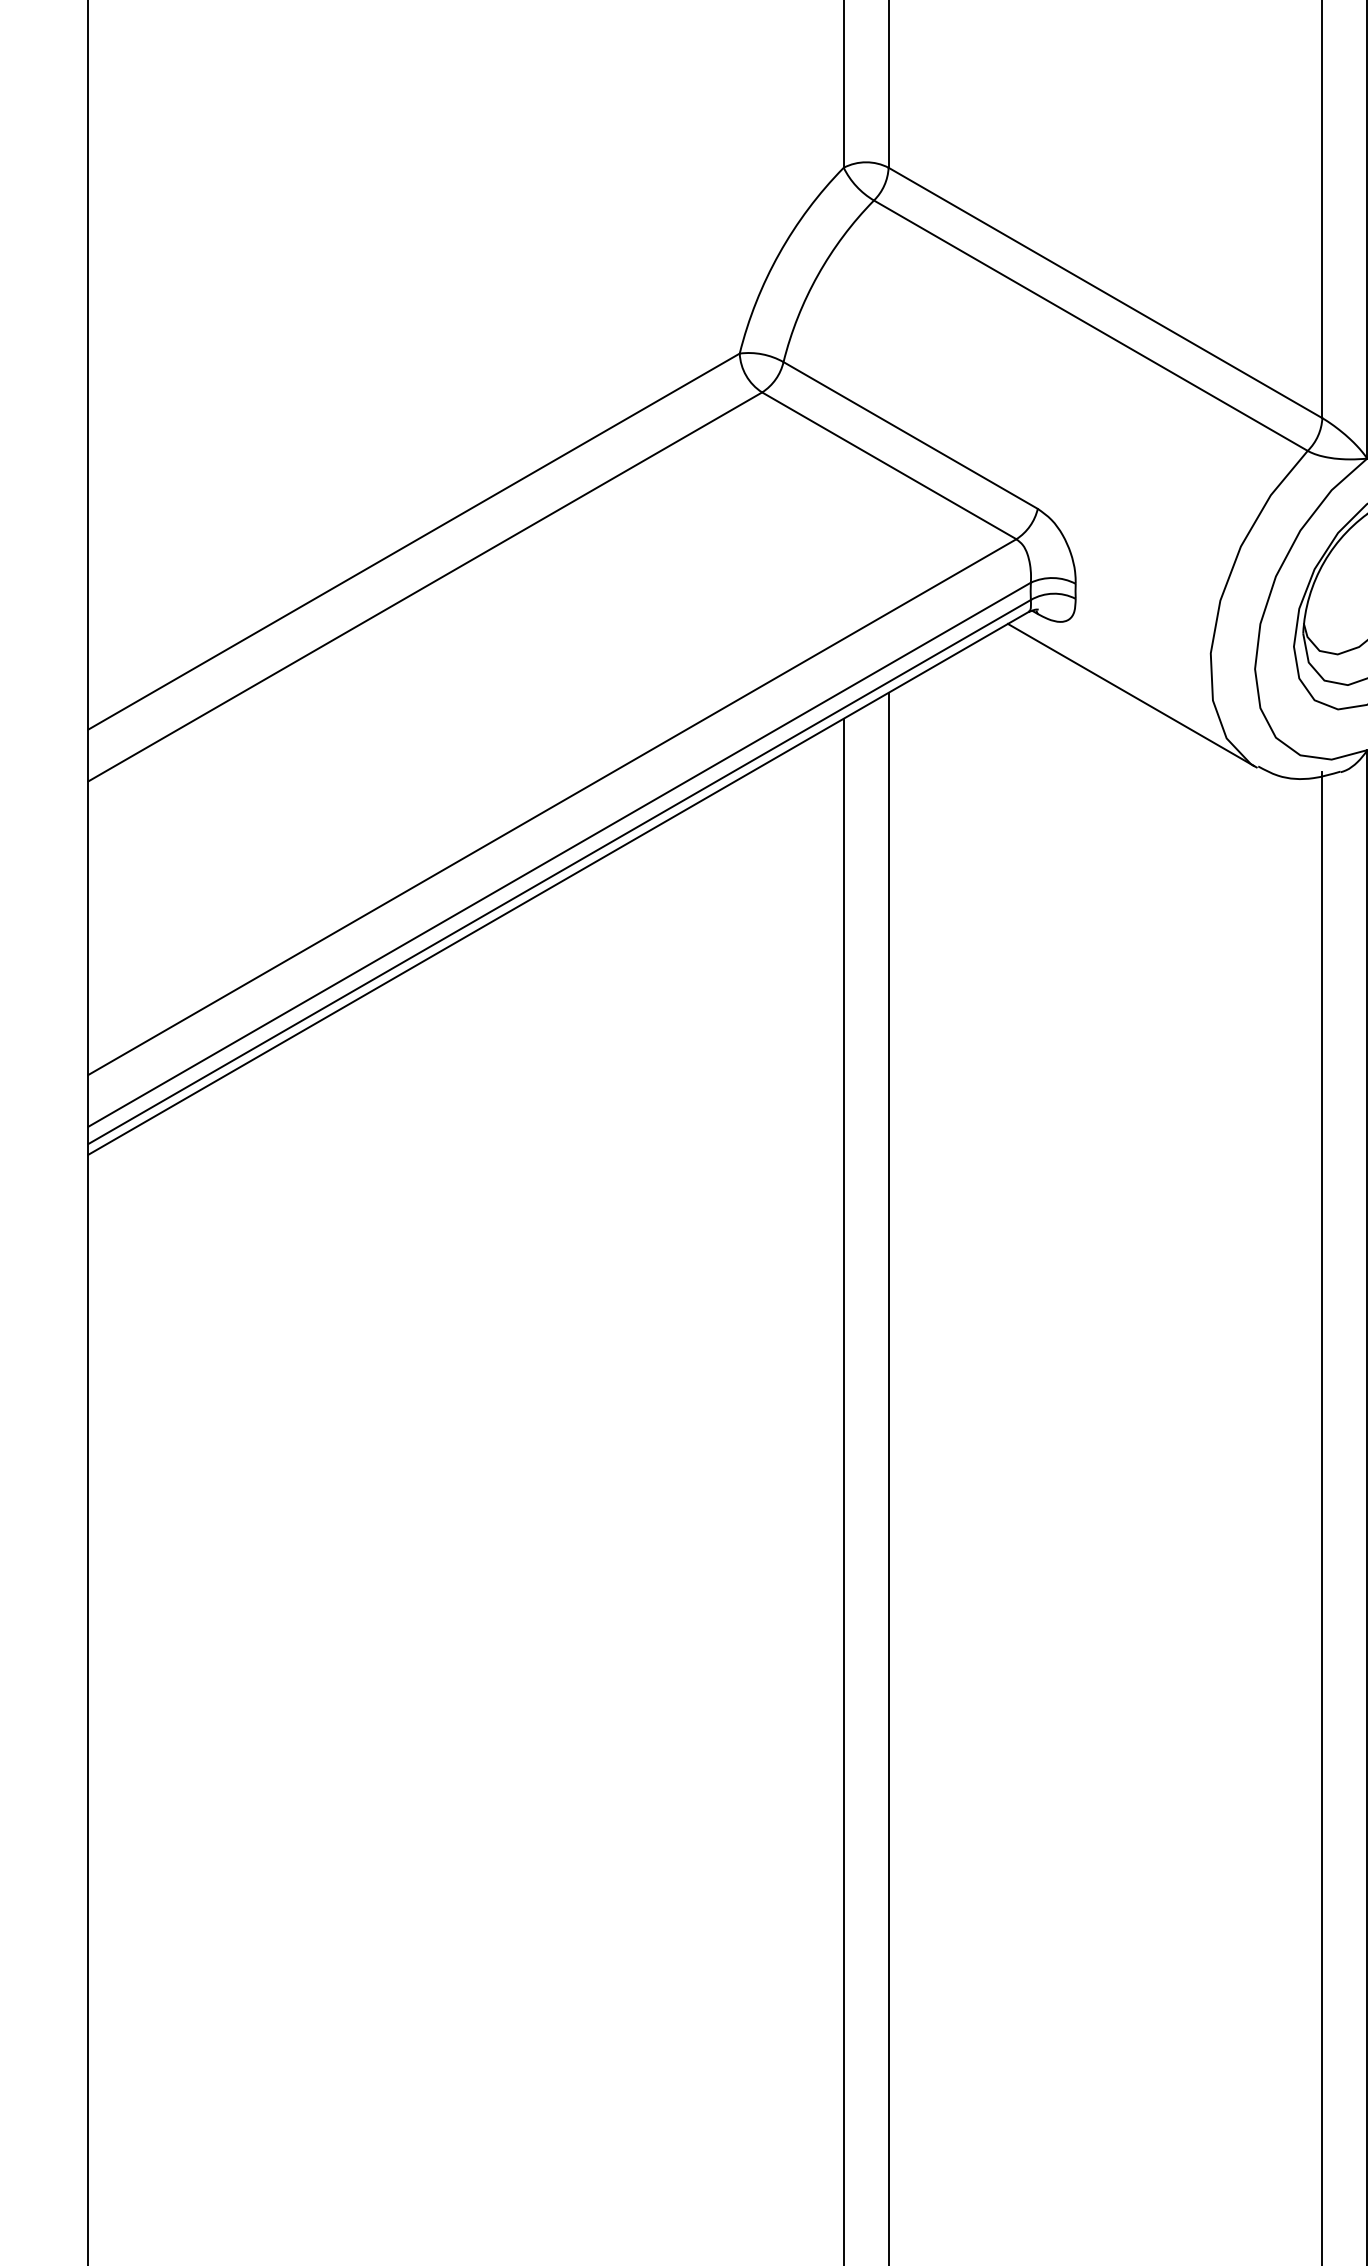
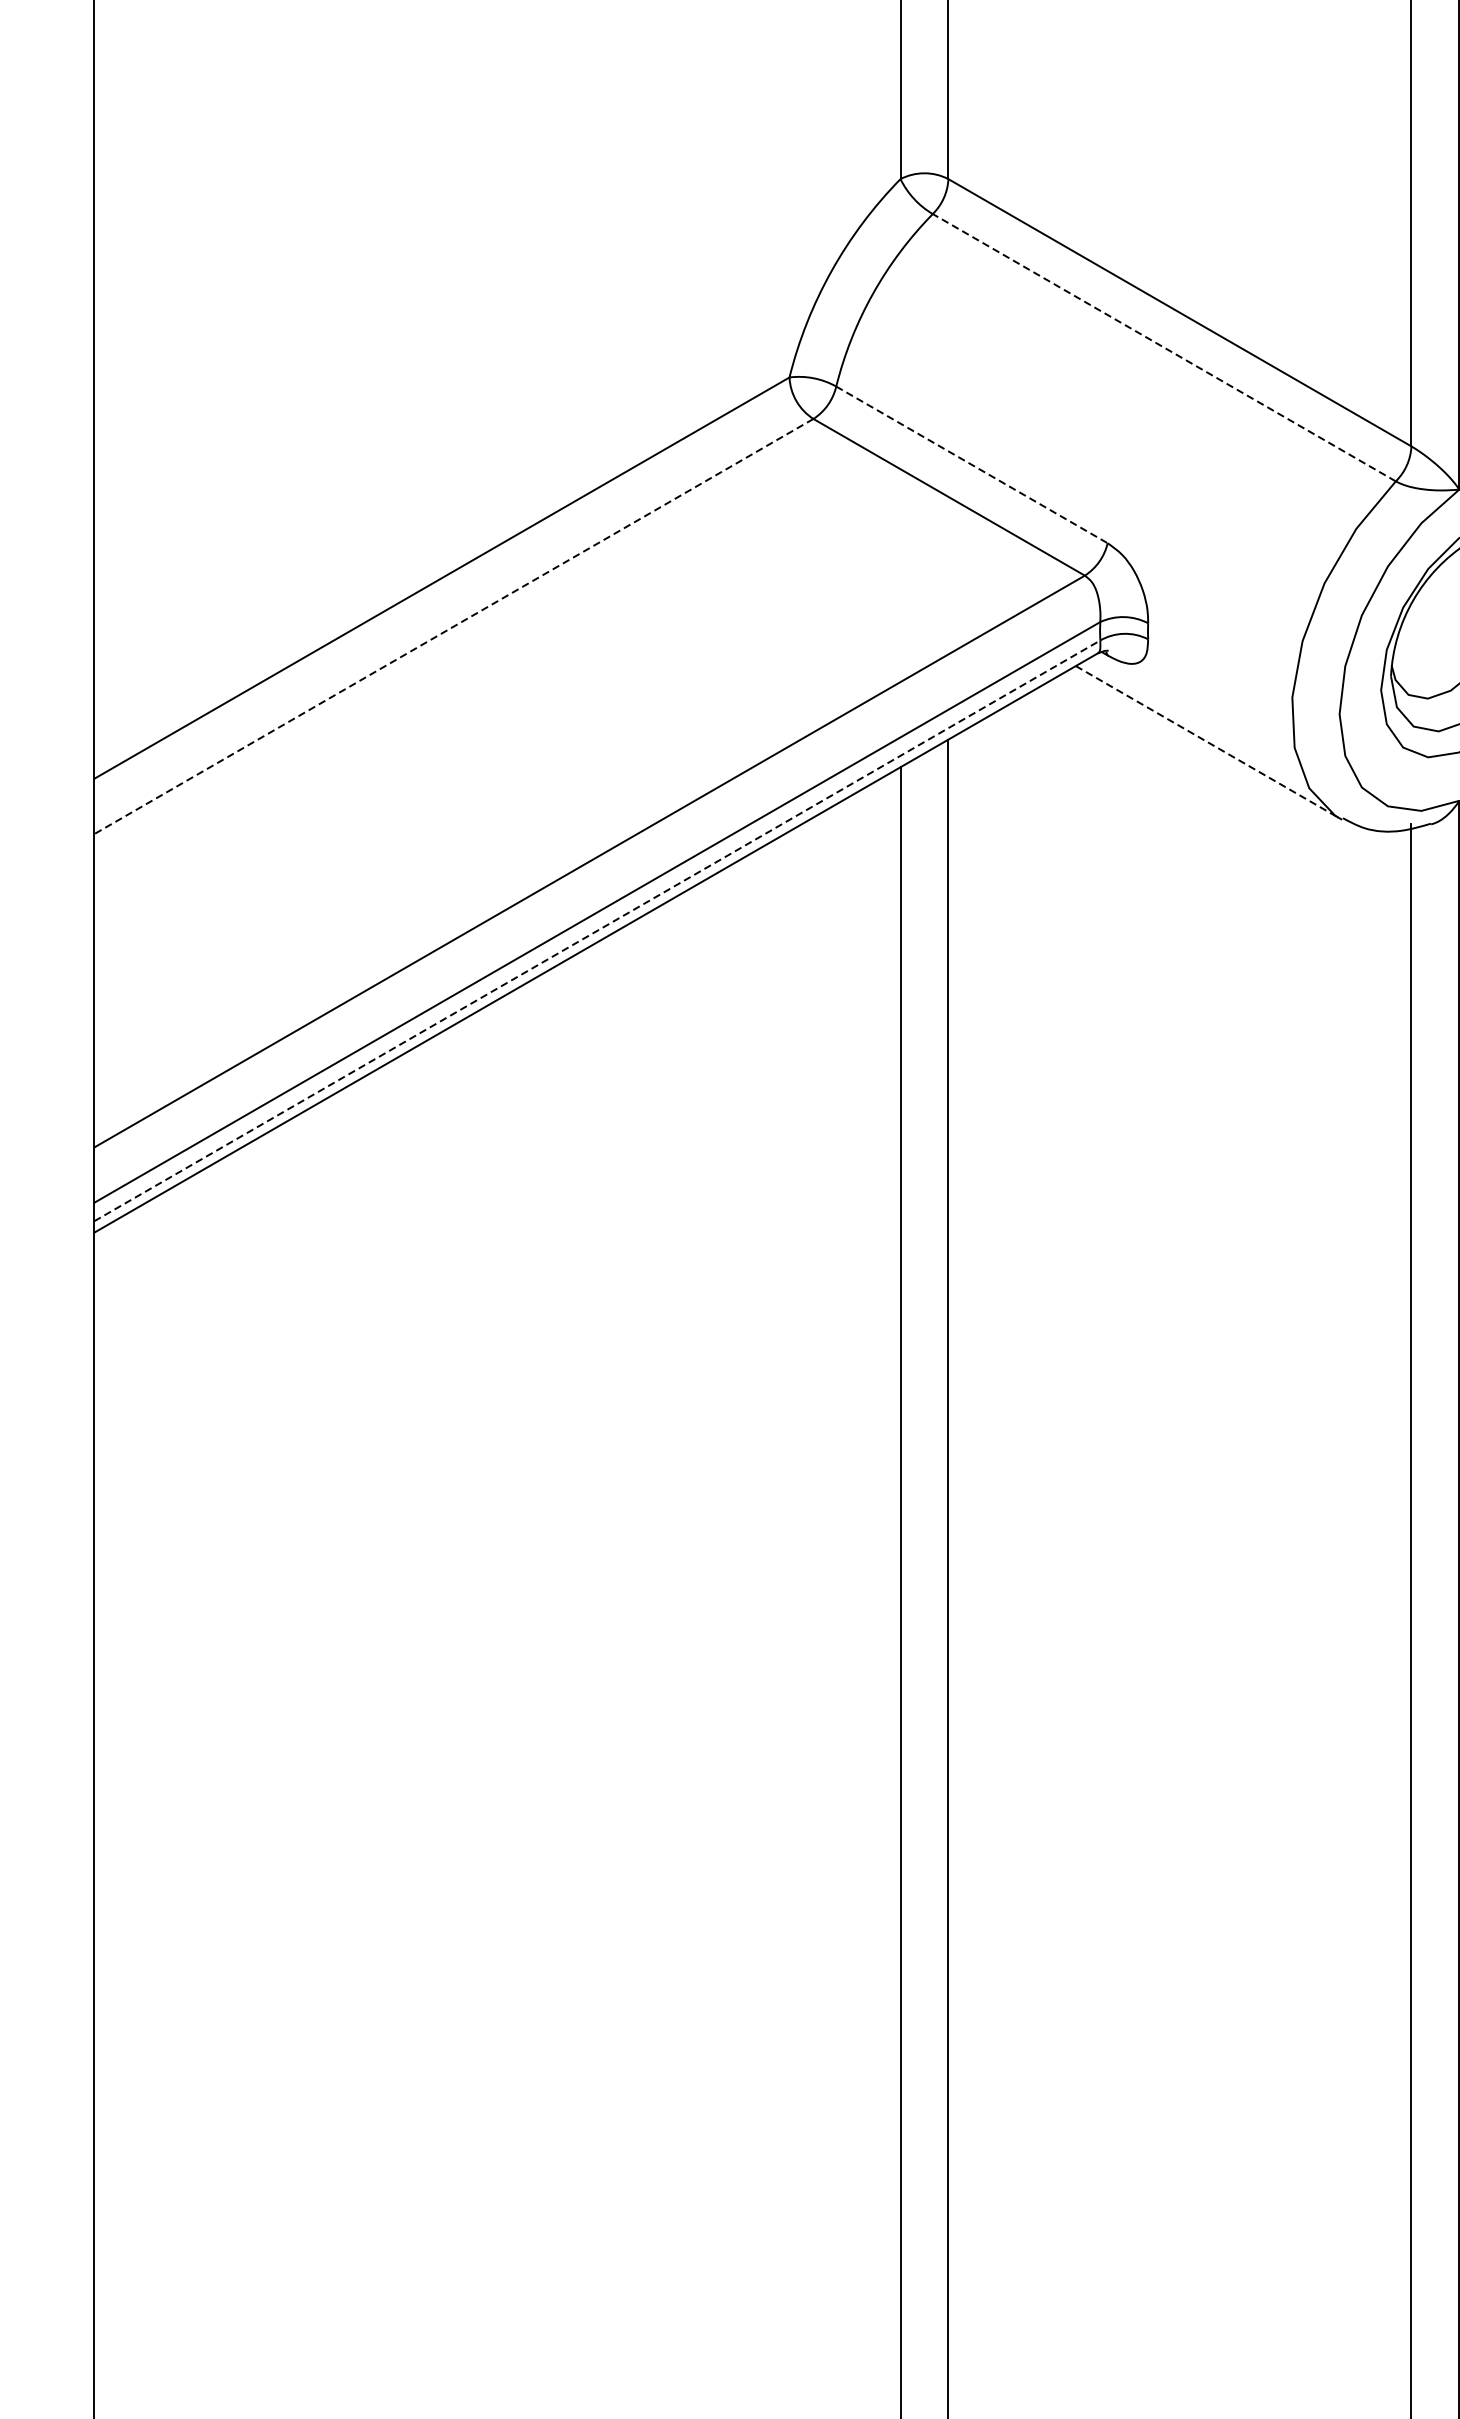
line: (1090, 325) -> (1163, 347), solid -> dashed
line: (910, 435) -> (971, 464), solid -> dashed
line: (425, 586) -> (454, 626), solid -> dashed
line: (1131, 695) -> (1207, 742), solid -> dashed
line: (560, 871) -> (598, 930), solid -> dashed

